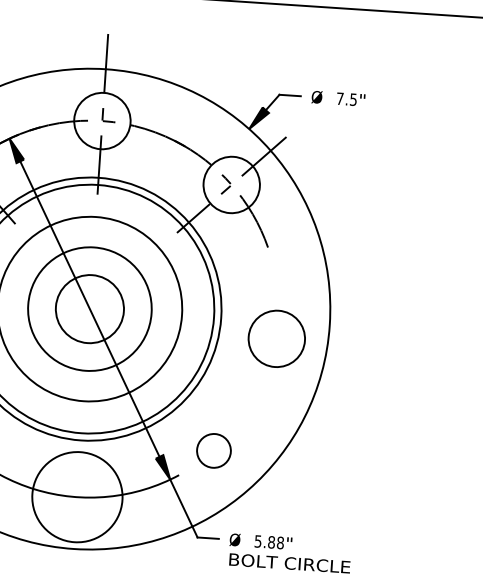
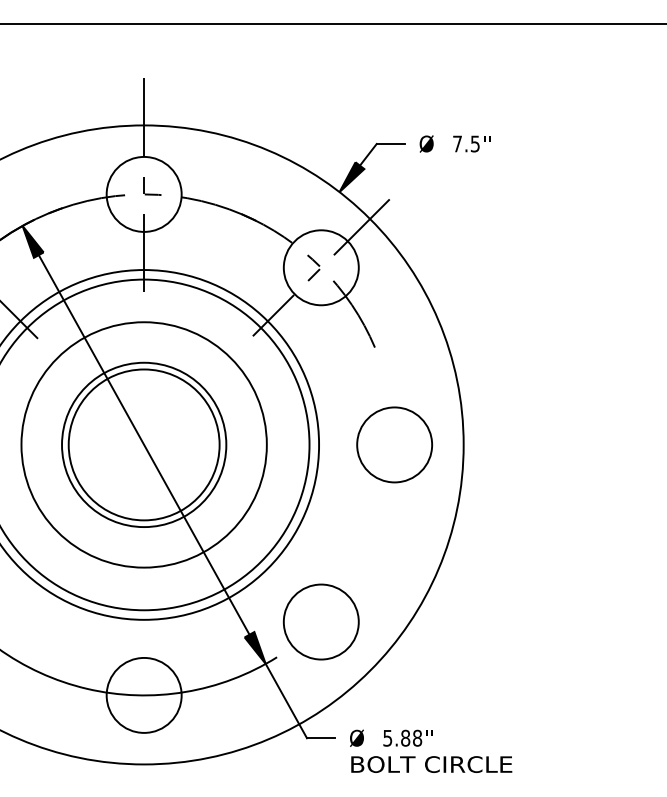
circle: (89, 308) -> (143, 444), size x1.67
circle: (276, 338) -> (394, 444), moved
circle: (213, 450) -> (320, 621), size x1.67
circle: (76, 496) -> (143, 694), size x0.62

